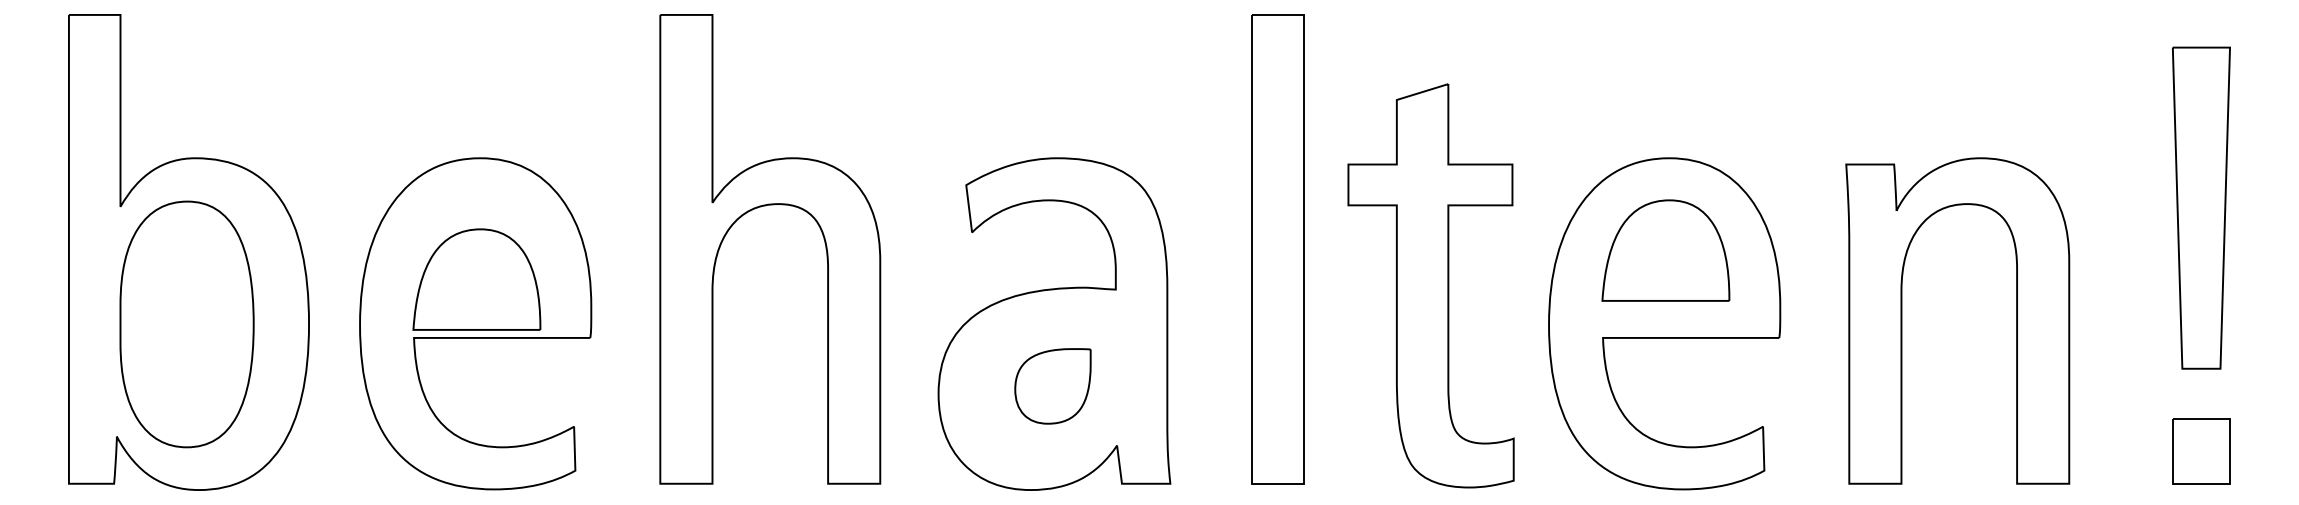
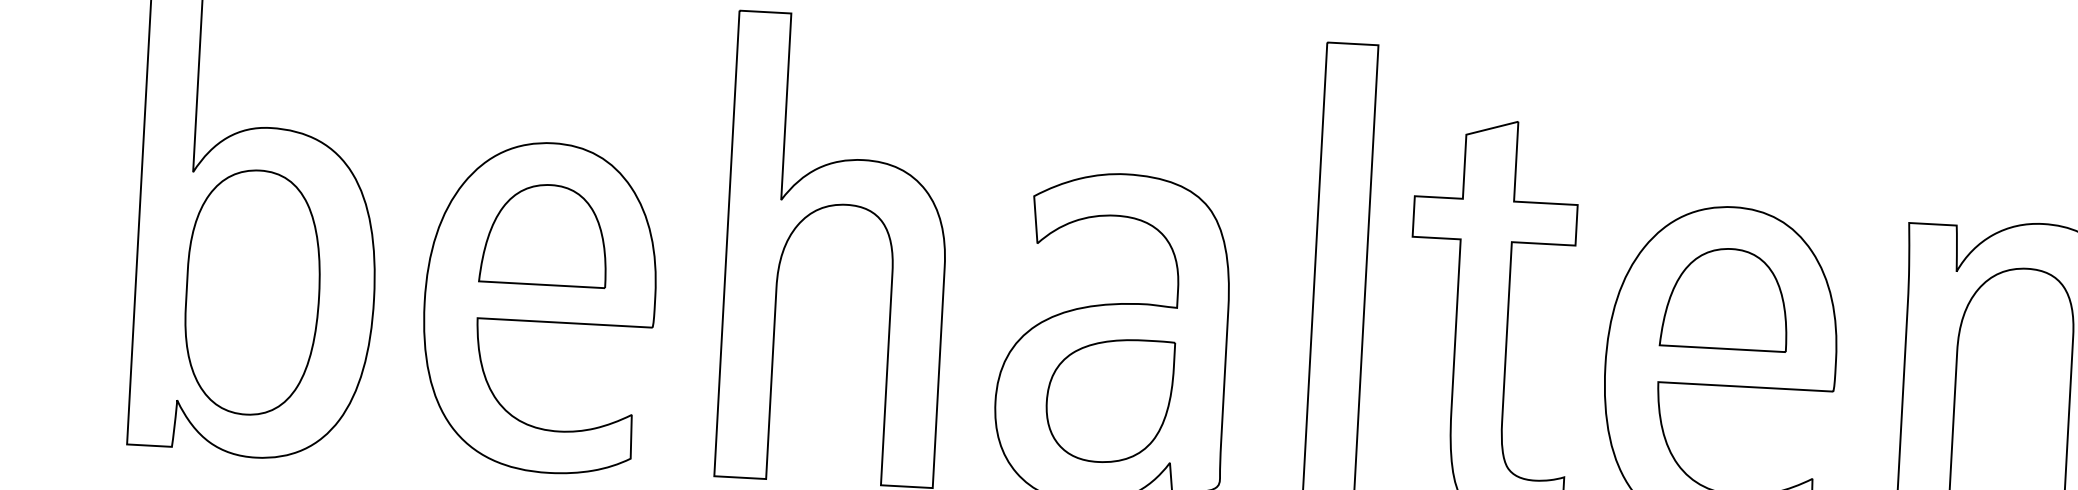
part: (476, 279) -> (544, 234), moved
part: (1052, 386) -> (1109, 400), size x1.67

